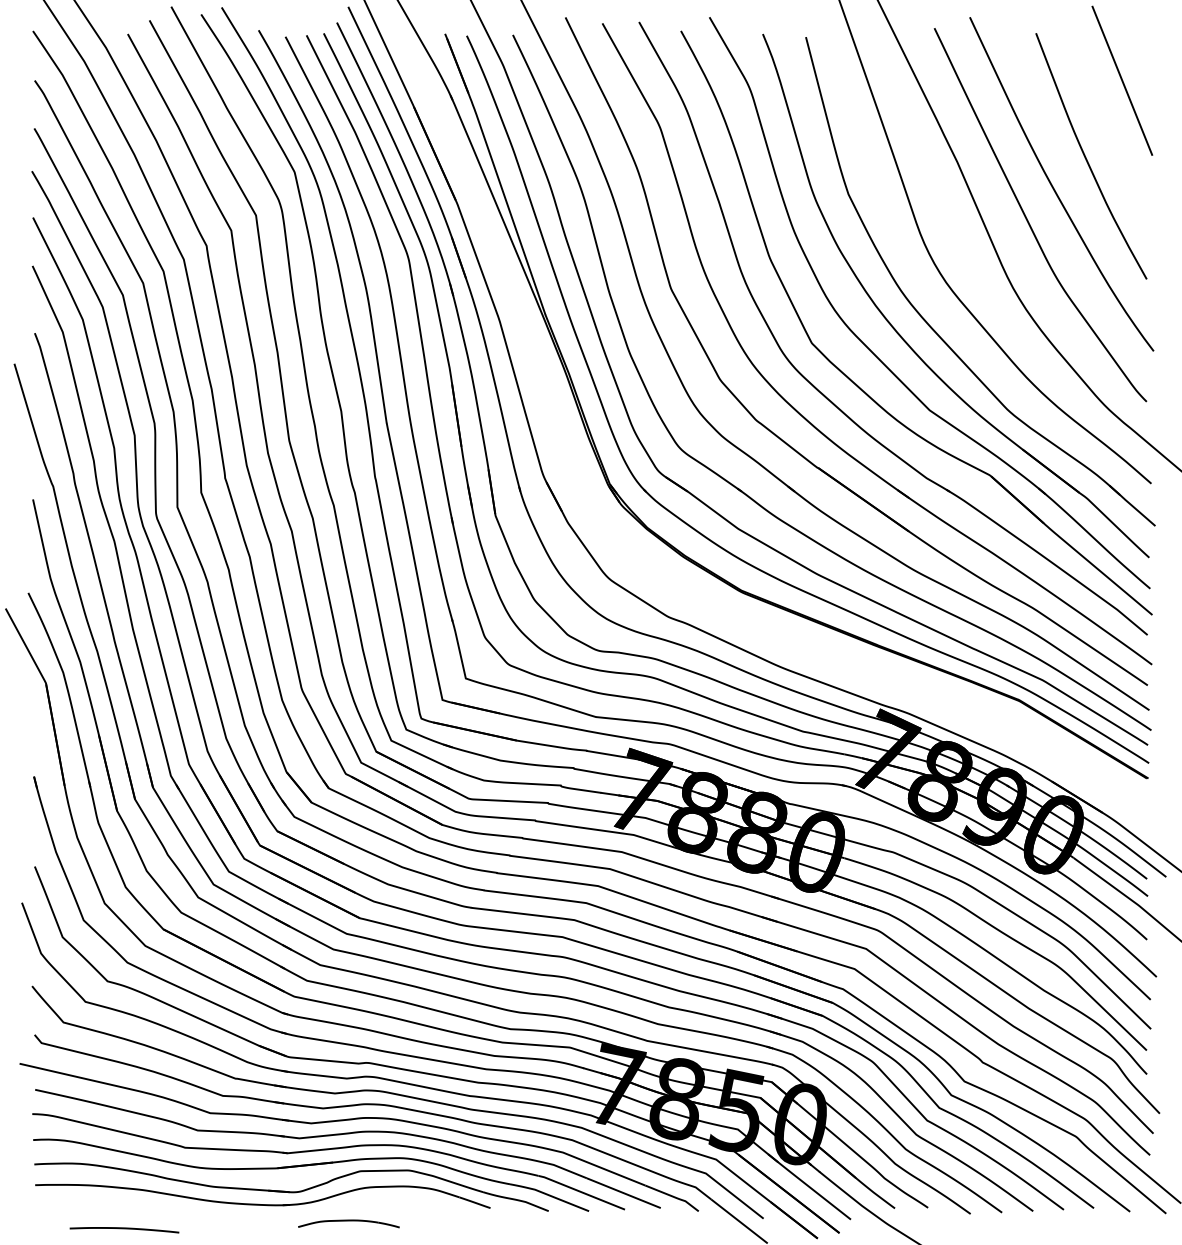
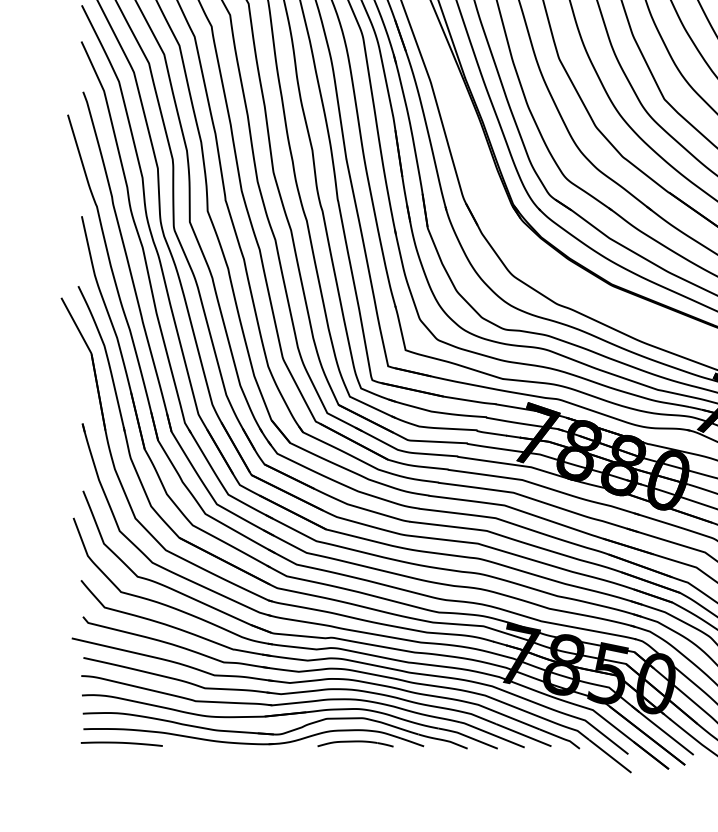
part: (348, 1223) -> (355, 743), moved
curve: (124, 1229) -> (121, 743), moved

